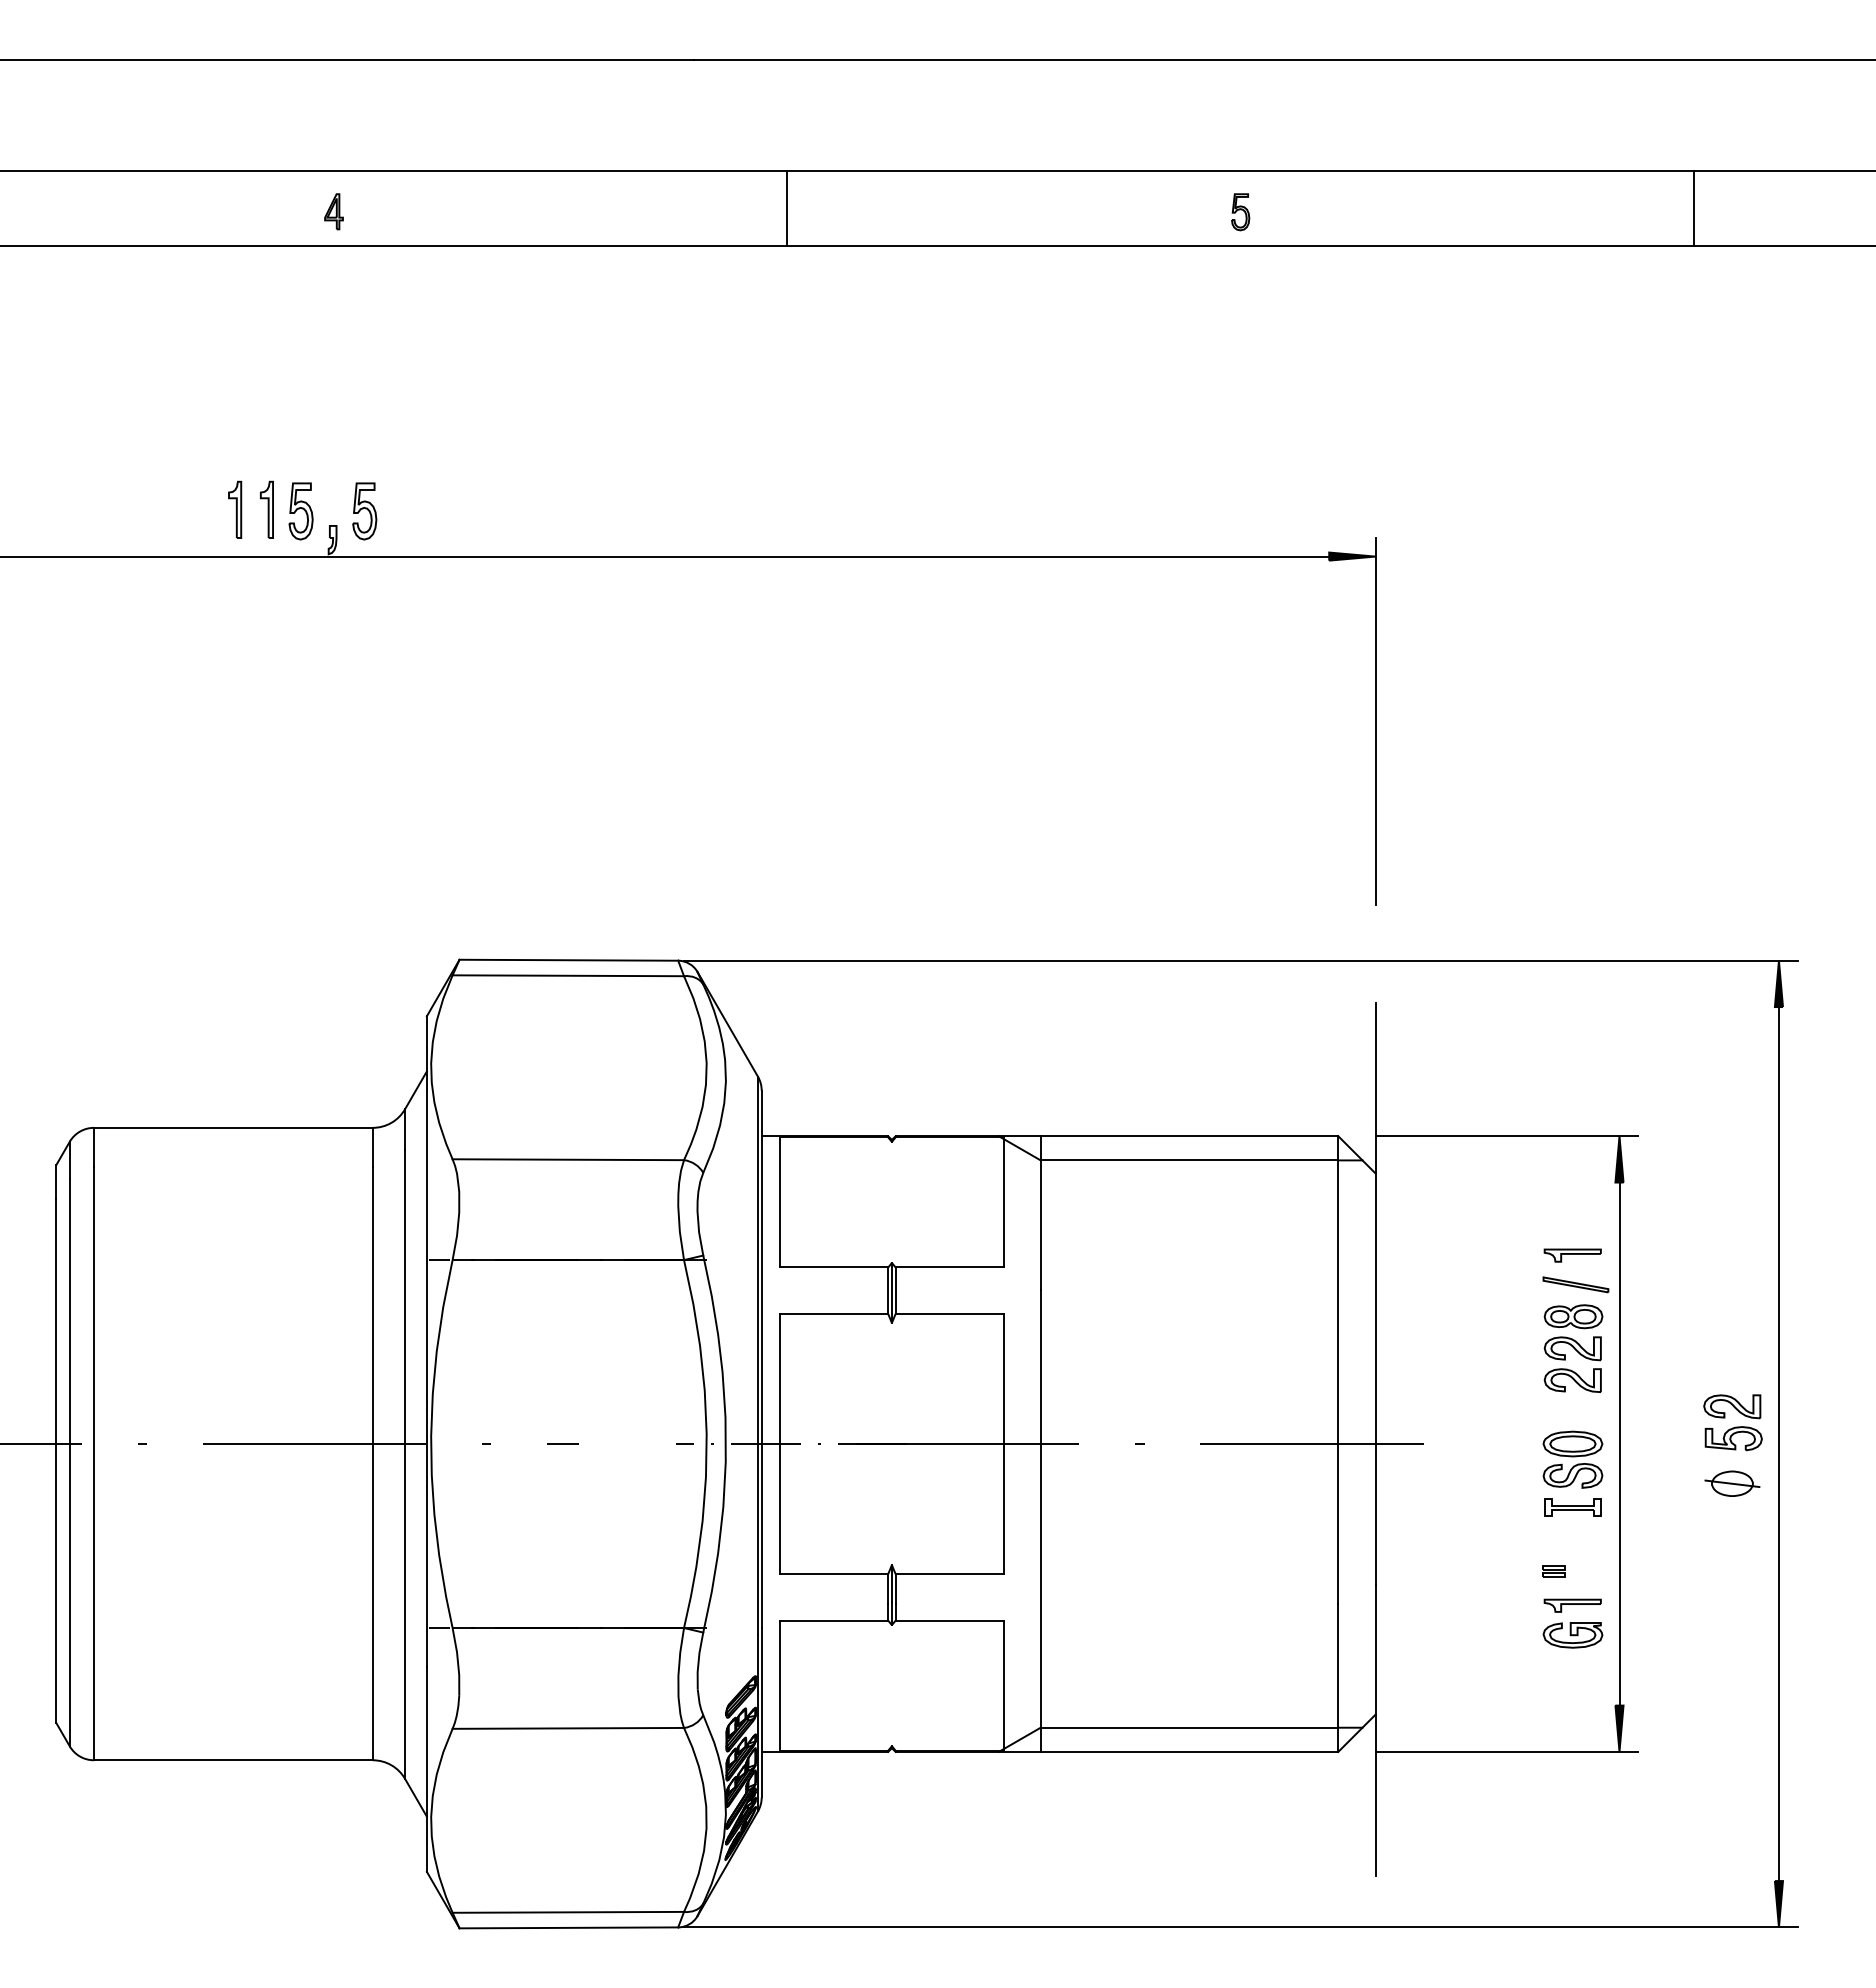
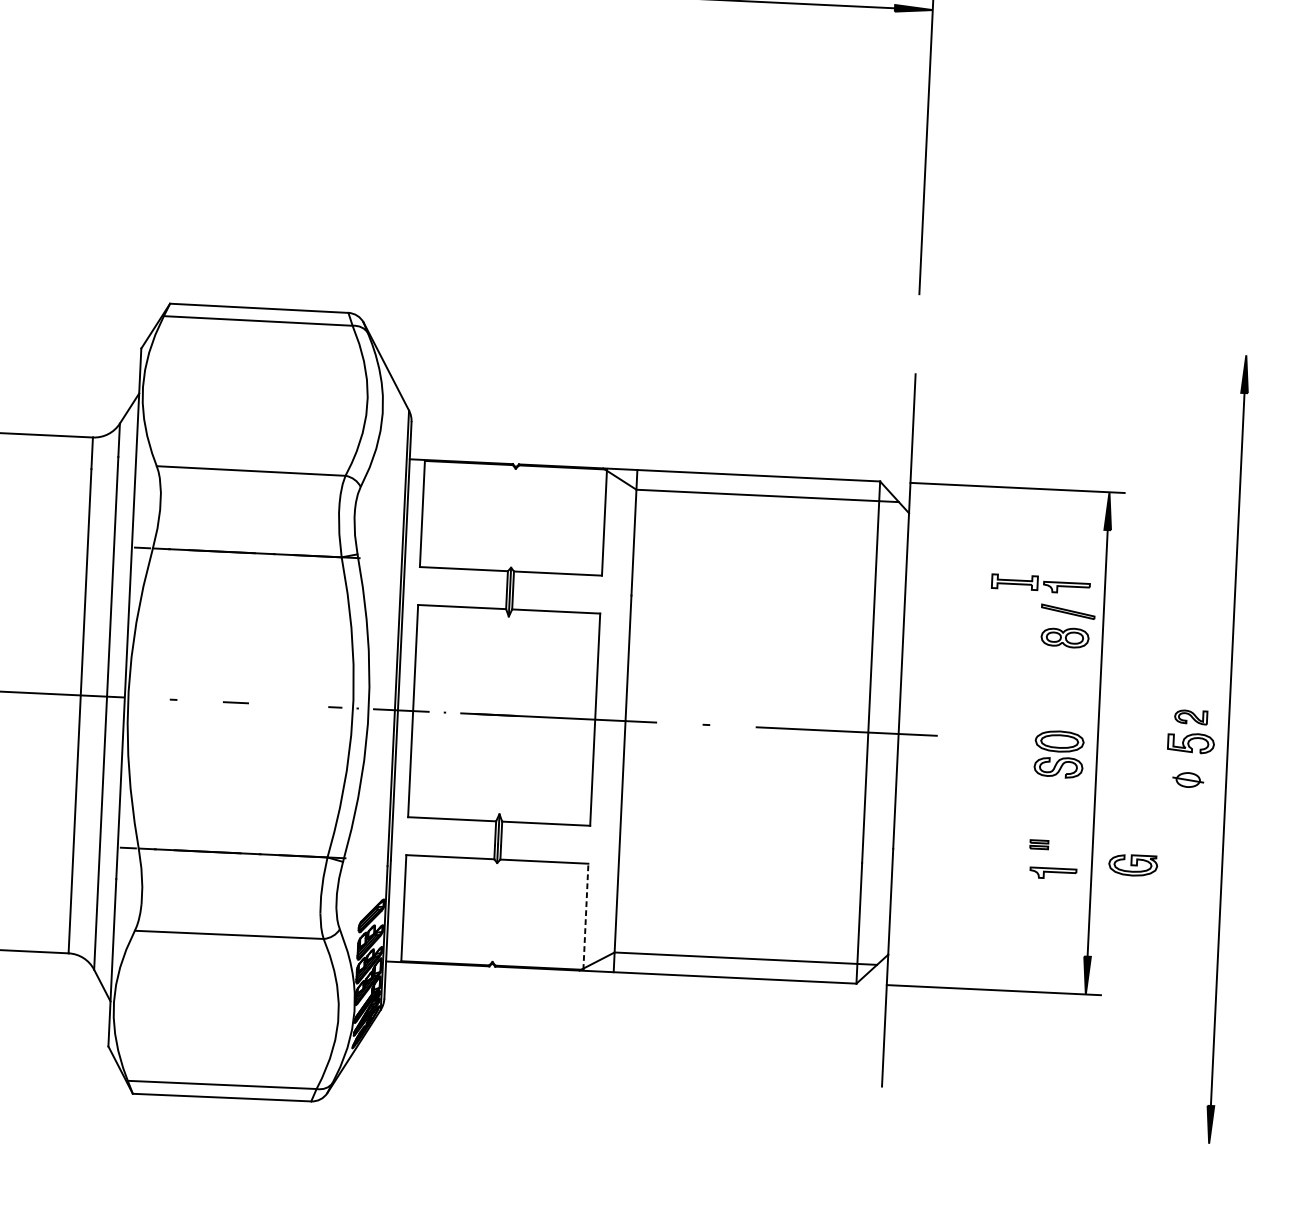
line: (1240, 960) -> (807, 334), removed
part: (1572, 1364) -> (1062, 676), removed
part: (1732, 1406) -> (1191, 717), size x0.7
part: (1732, 1483) -> (1188, 779), size x0.7
part: (1572, 1507) -> (1014, 582), moved
part: (1572, 1635) -> (1132, 865), moved
line: (1003, 1685) -> (585, 916), solid -> dashed
line: (1240, 1927) -> (769, 1123), removed

